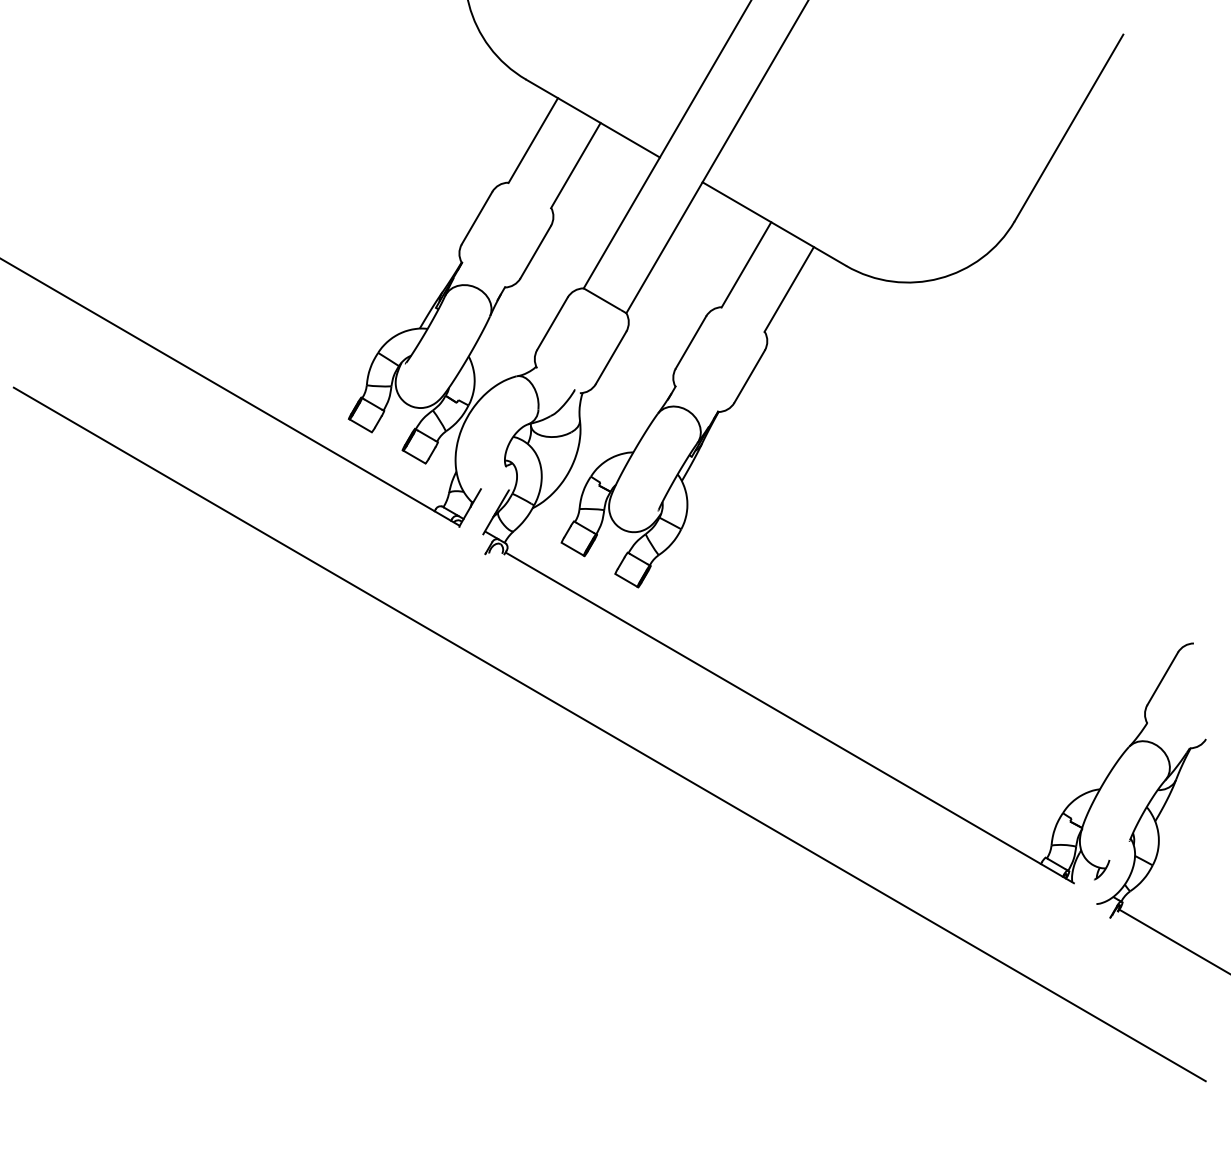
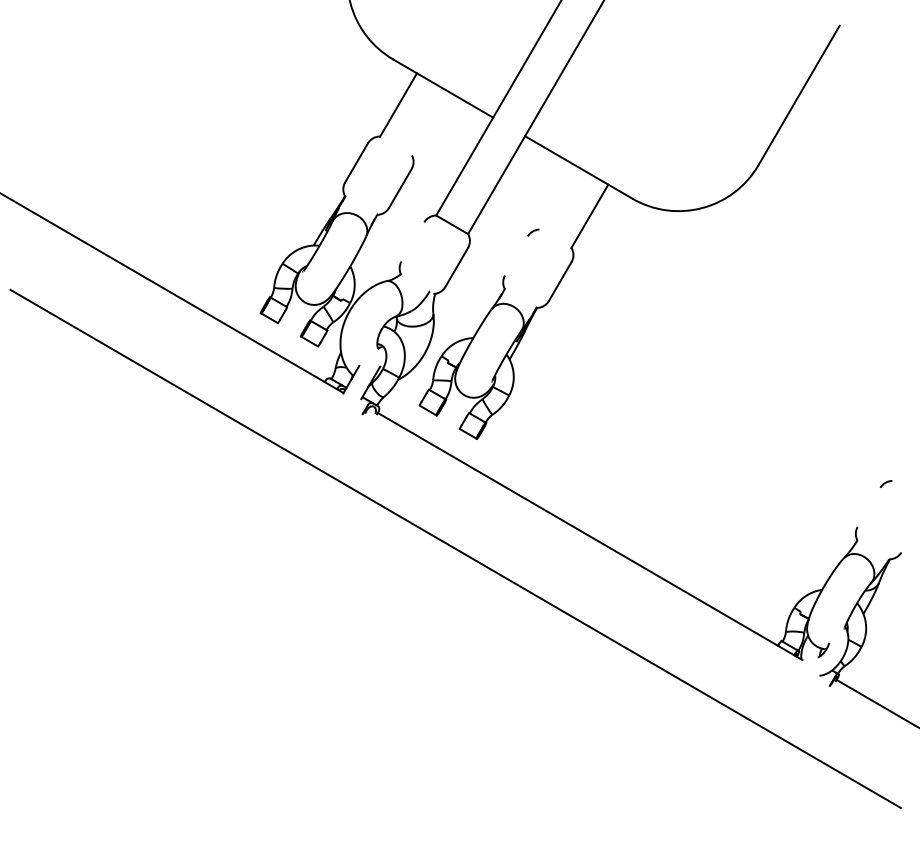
line: (574, 165) -> (429, 123), removed
line: (745, 264) -> (557, 197), removed
line: (551, 323) -> (412, 241), removed
line: (691, 341) -> (516, 255), removed
line: (1161, 677) -> (868, 506), removed

